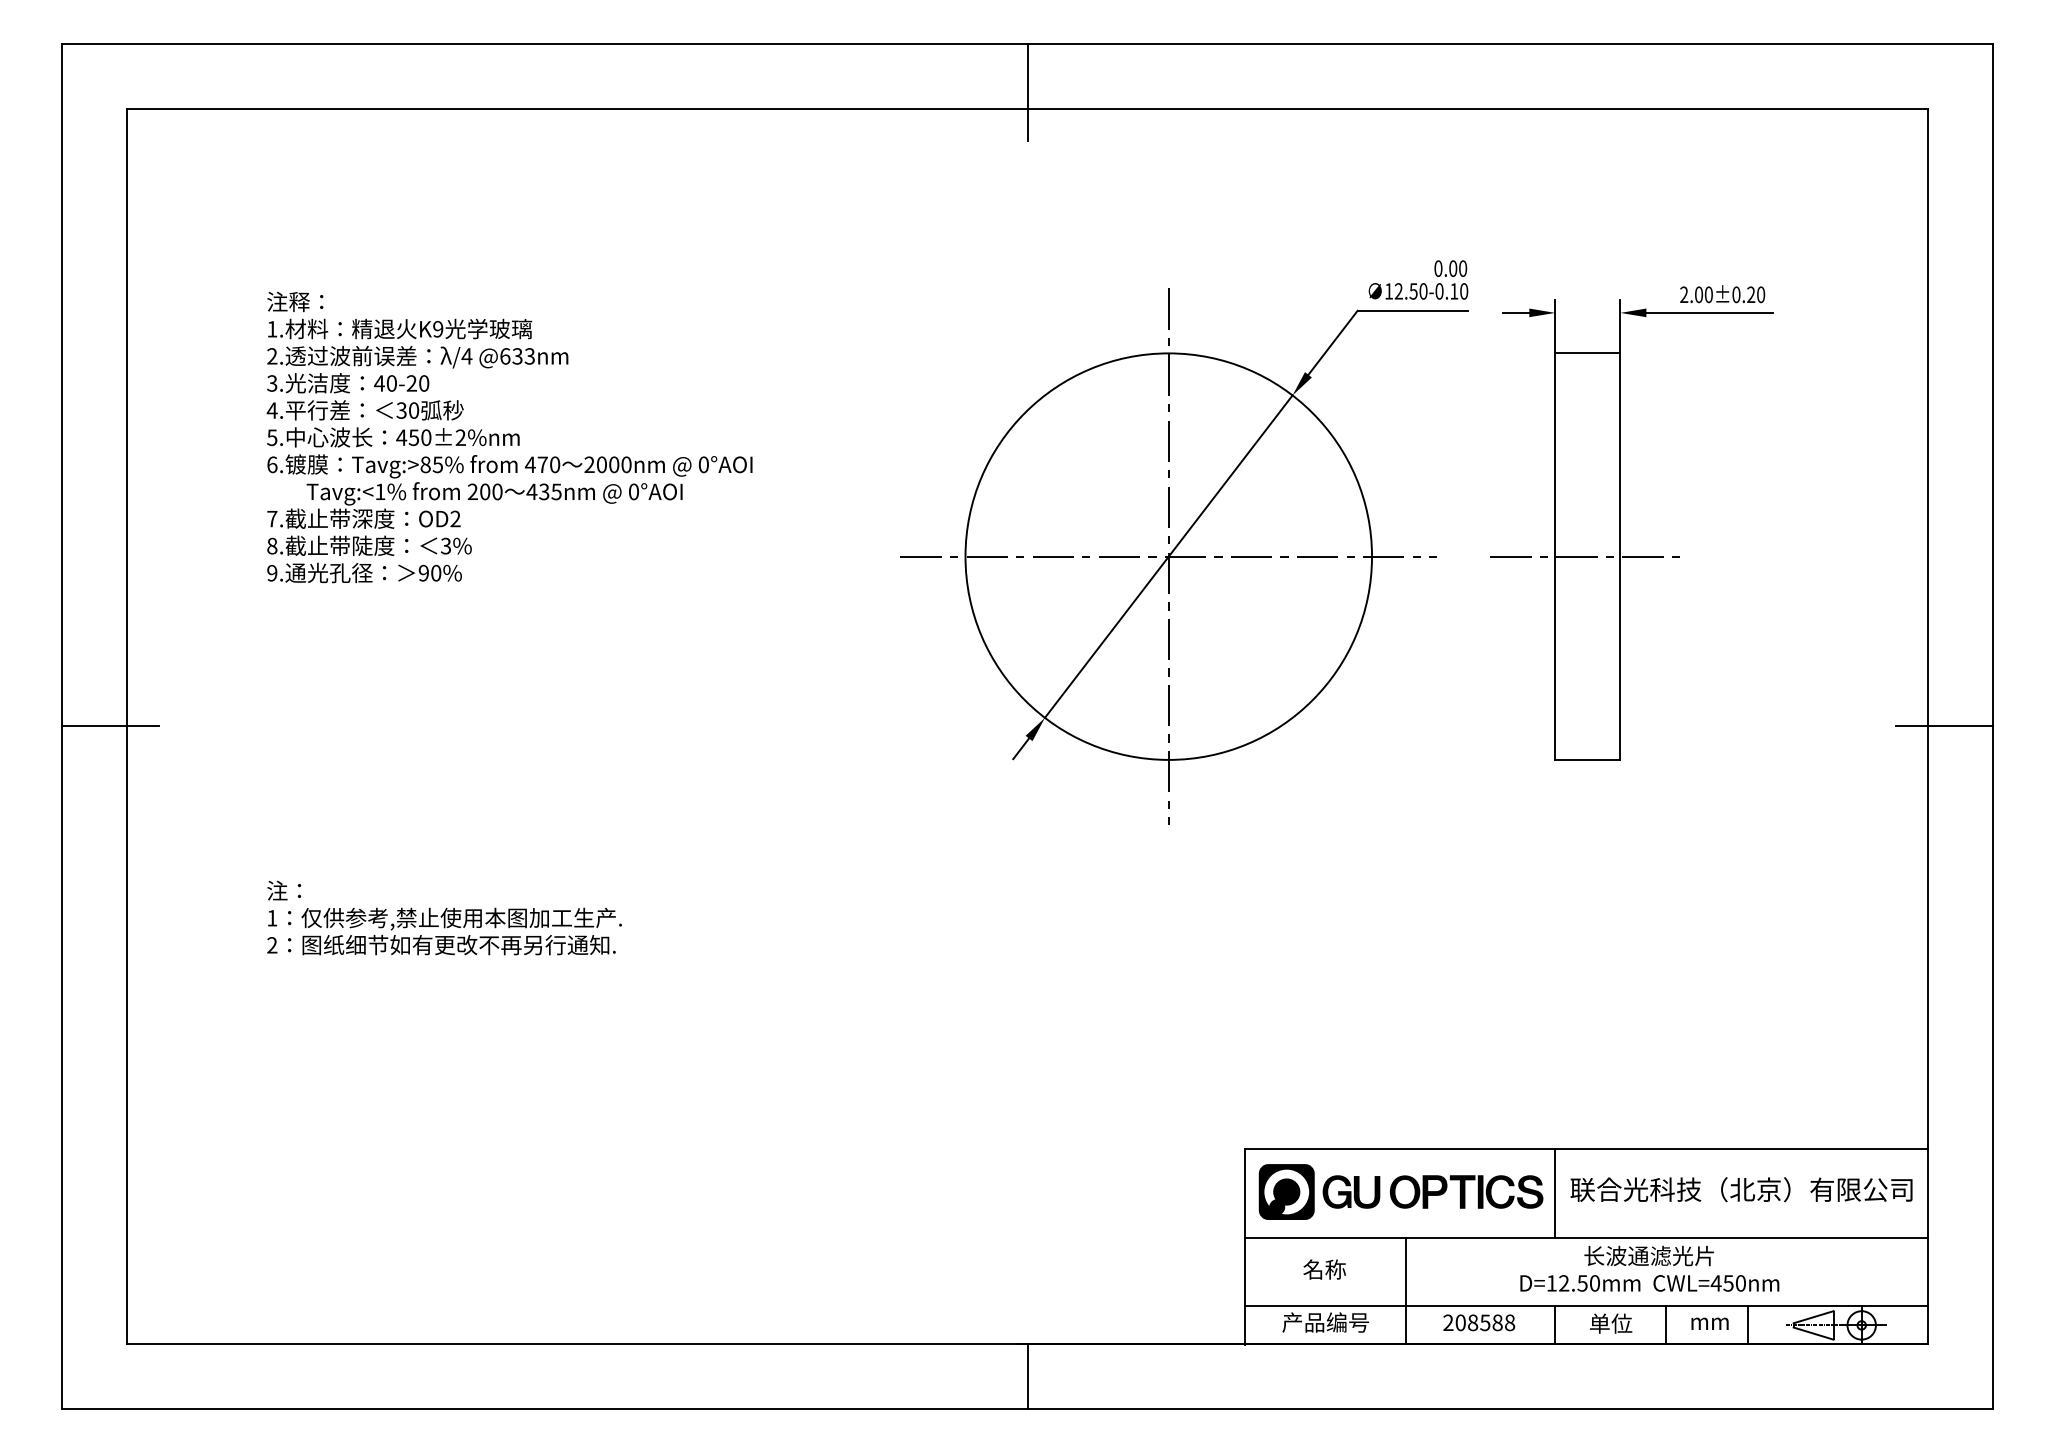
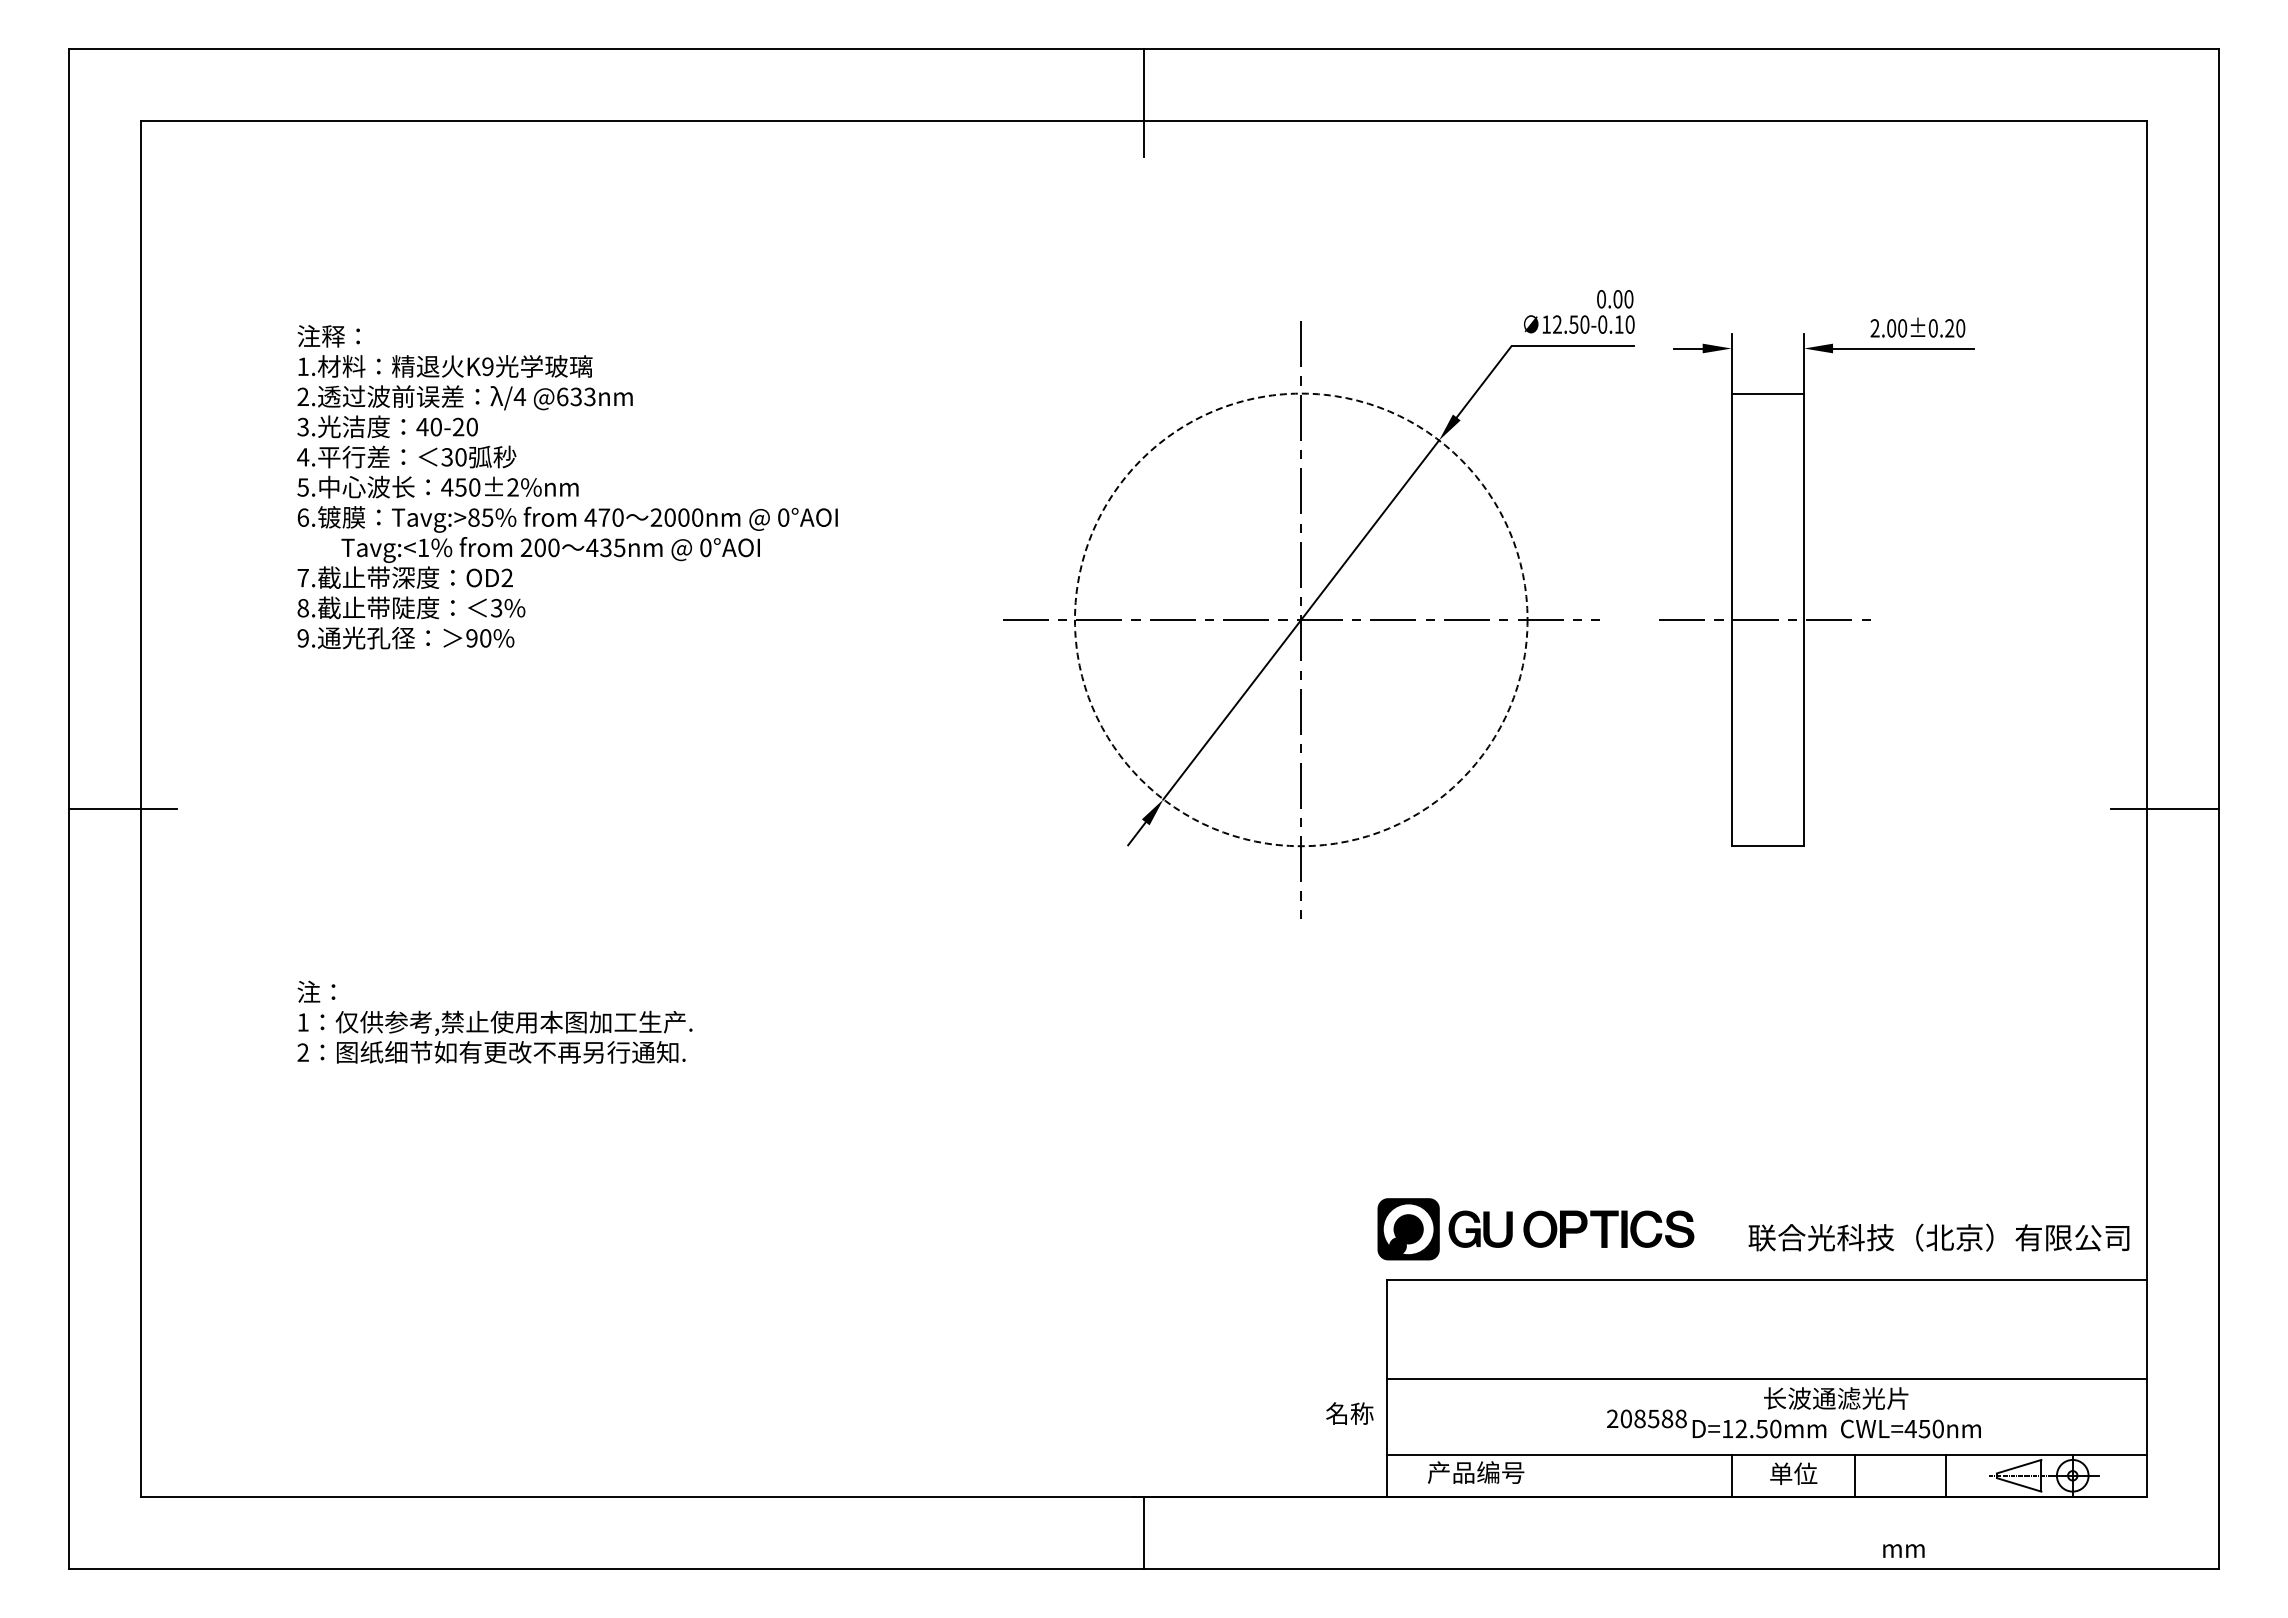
circle: (1168, 556) -> (1300, 619), solid -> dashed
text: (1741, 1189) -> (1938, 1237), moved
part: (1400, 1192) -> (1535, 1229), moved
line: (1555, 1193) -> (1731, 1328), removed
text: (1324, 1269) -> (1349, 1413), moved
line: (1406, 1291) -> (1565, 1437), removed
text: (1478, 1322) -> (1646, 1418), moved
text: (1709, 1323) -> (1903, 1550), moved

